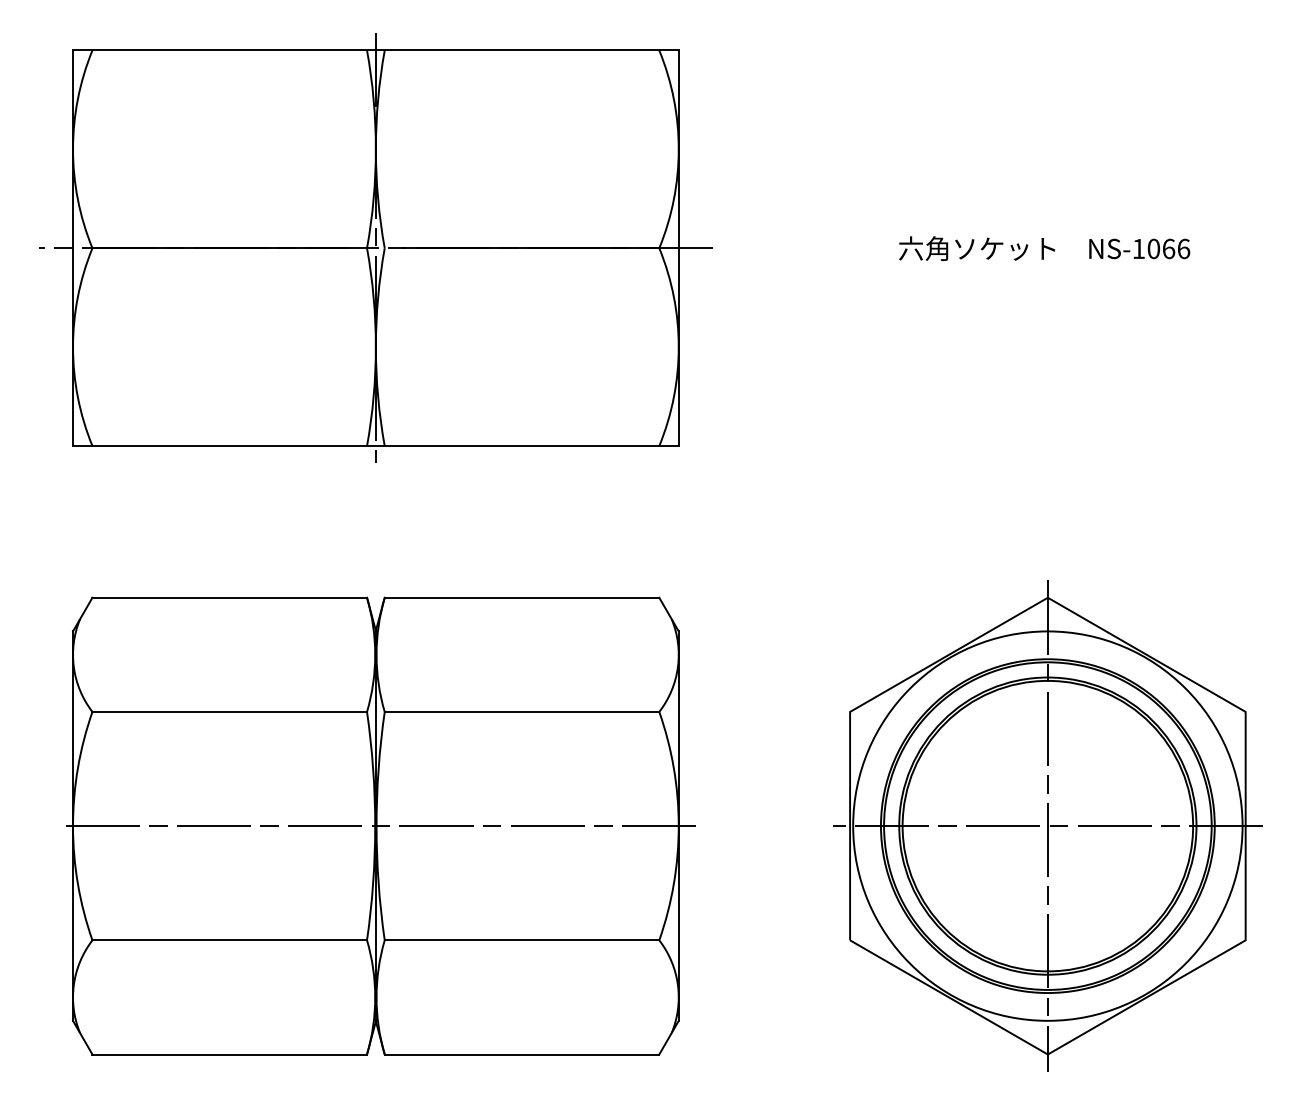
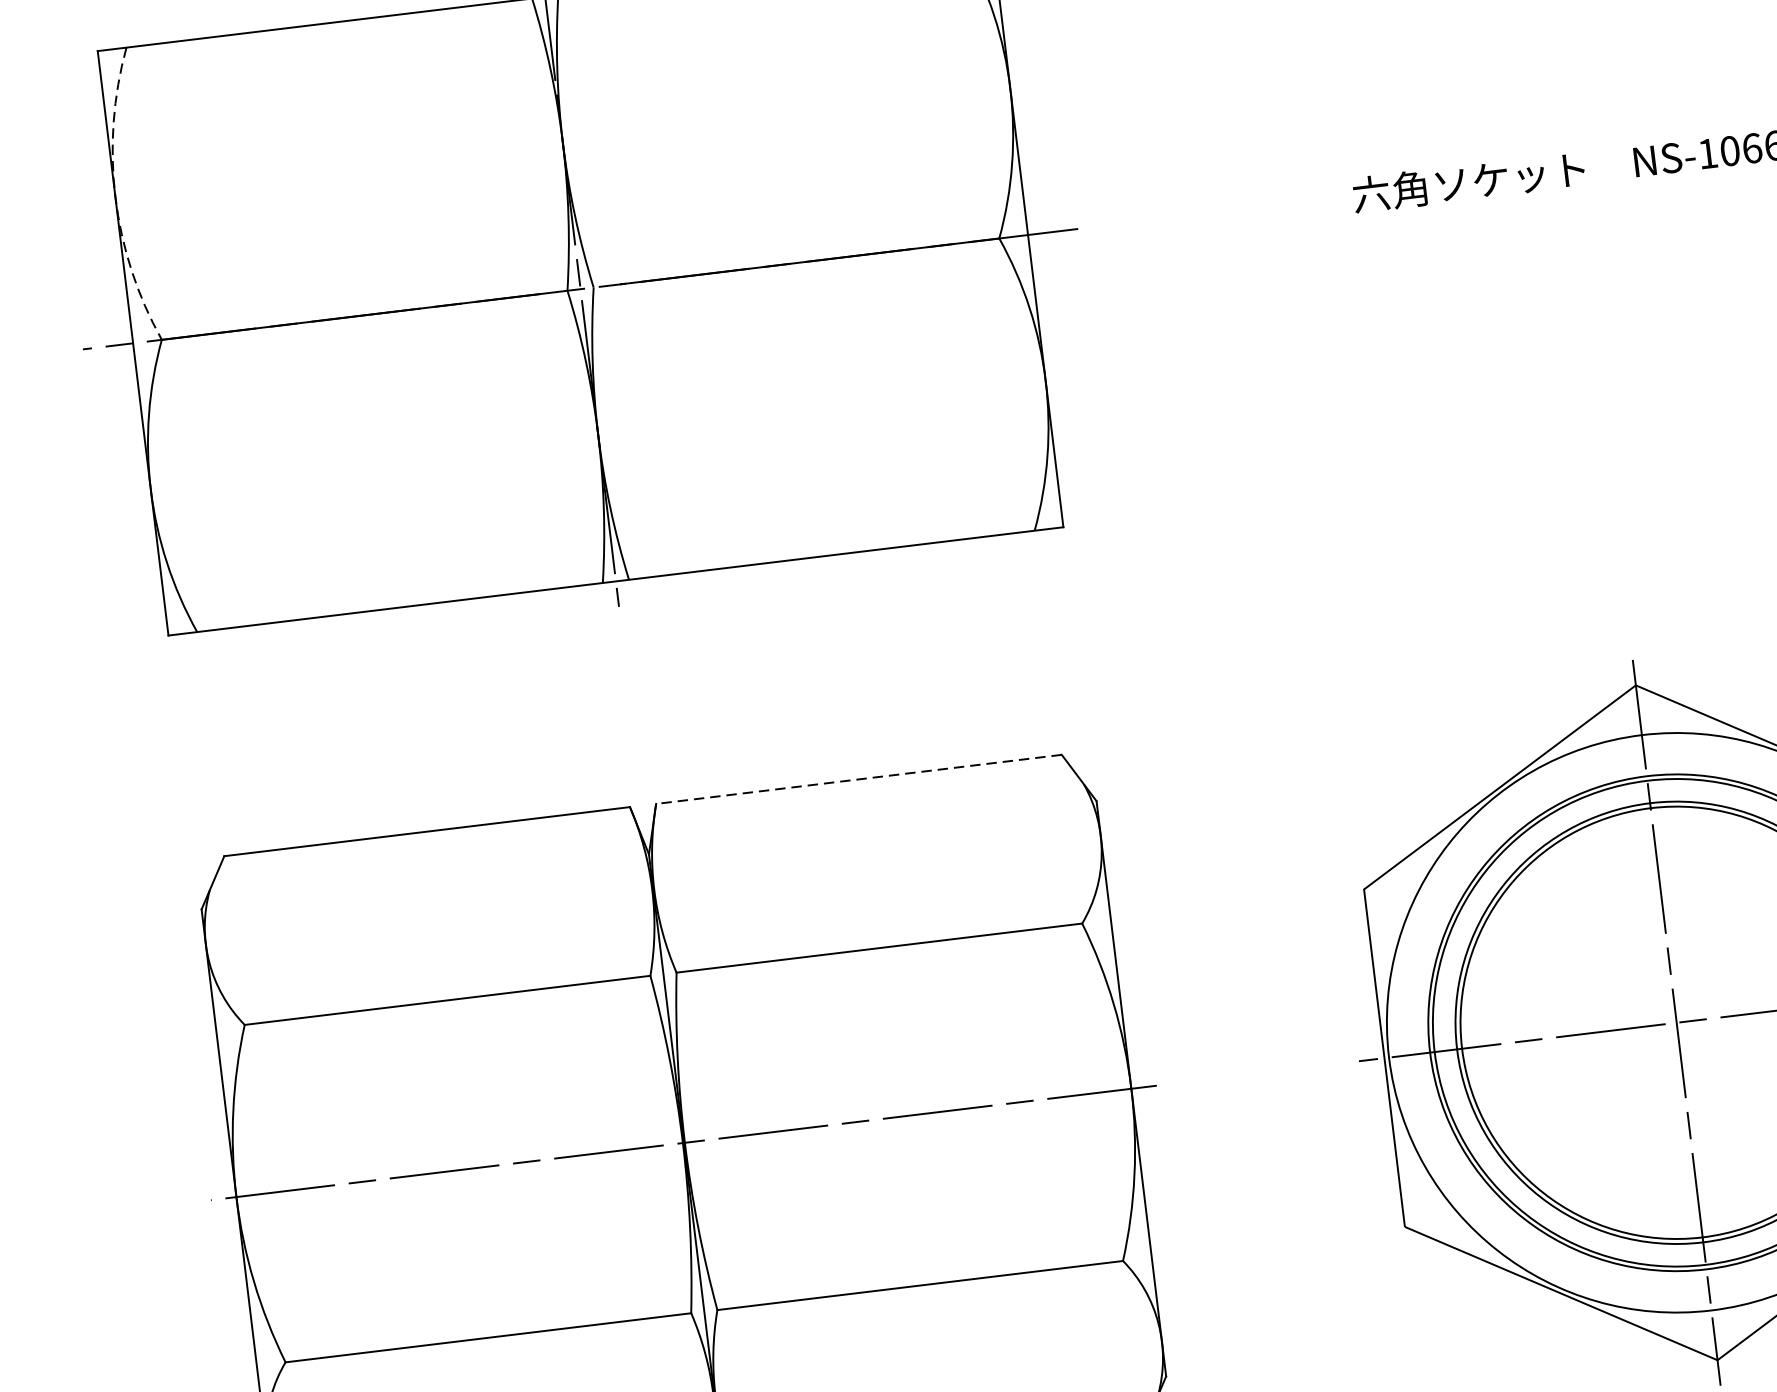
arc: (73, 149) -> (116, 197), solid -> dashed
line: (521, 597) -> (858, 779), solid -> dashed

